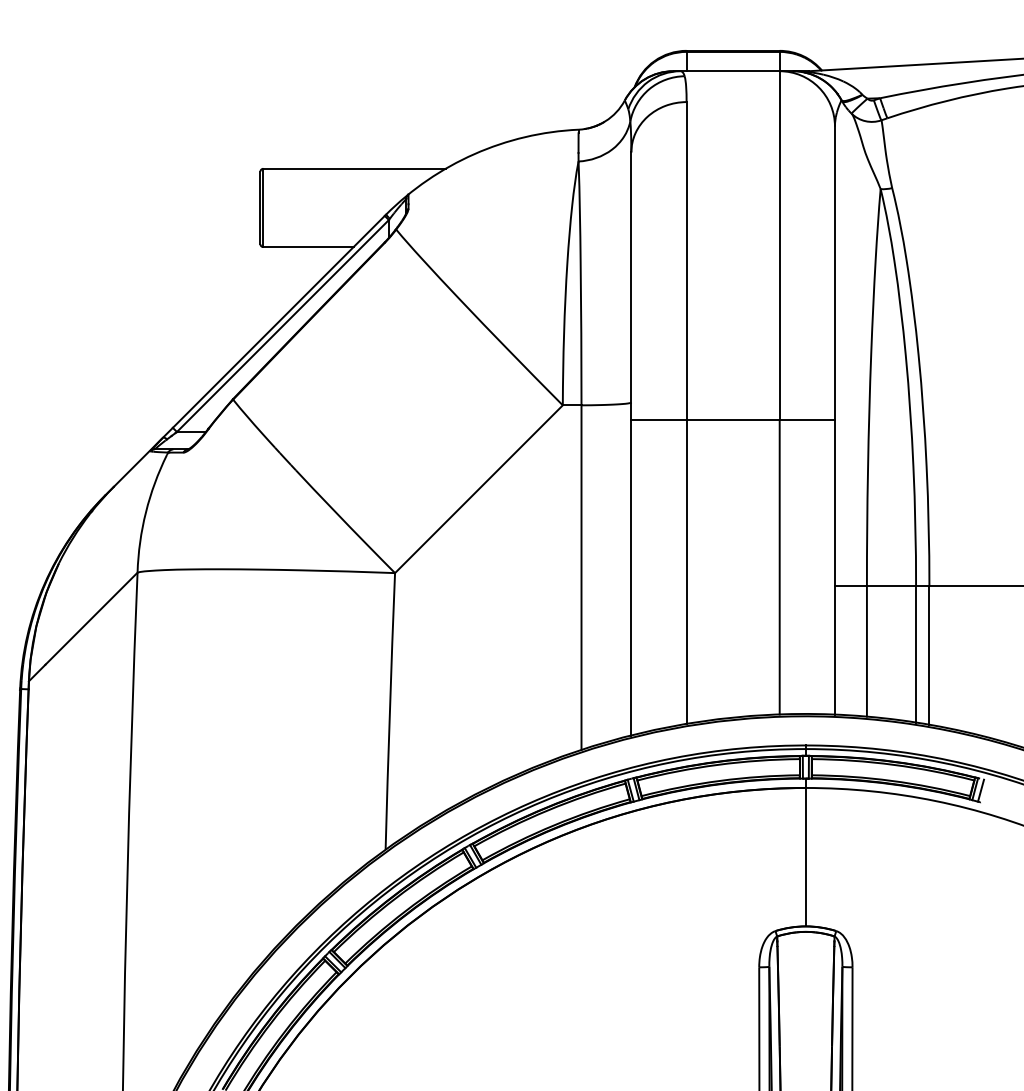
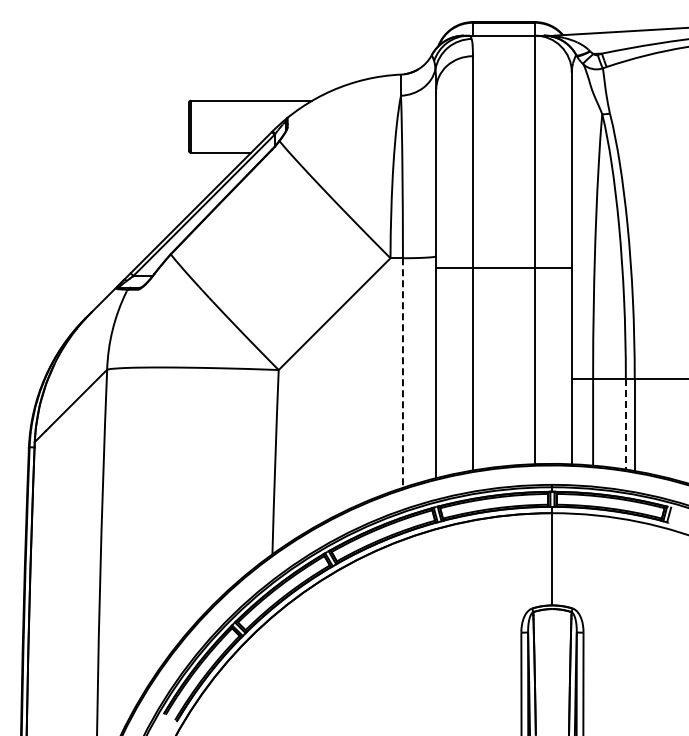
line: (580, 578) -> (402, 373), solid -> dashed
line: (915, 654) -> (625, 424), solid -> dashed

